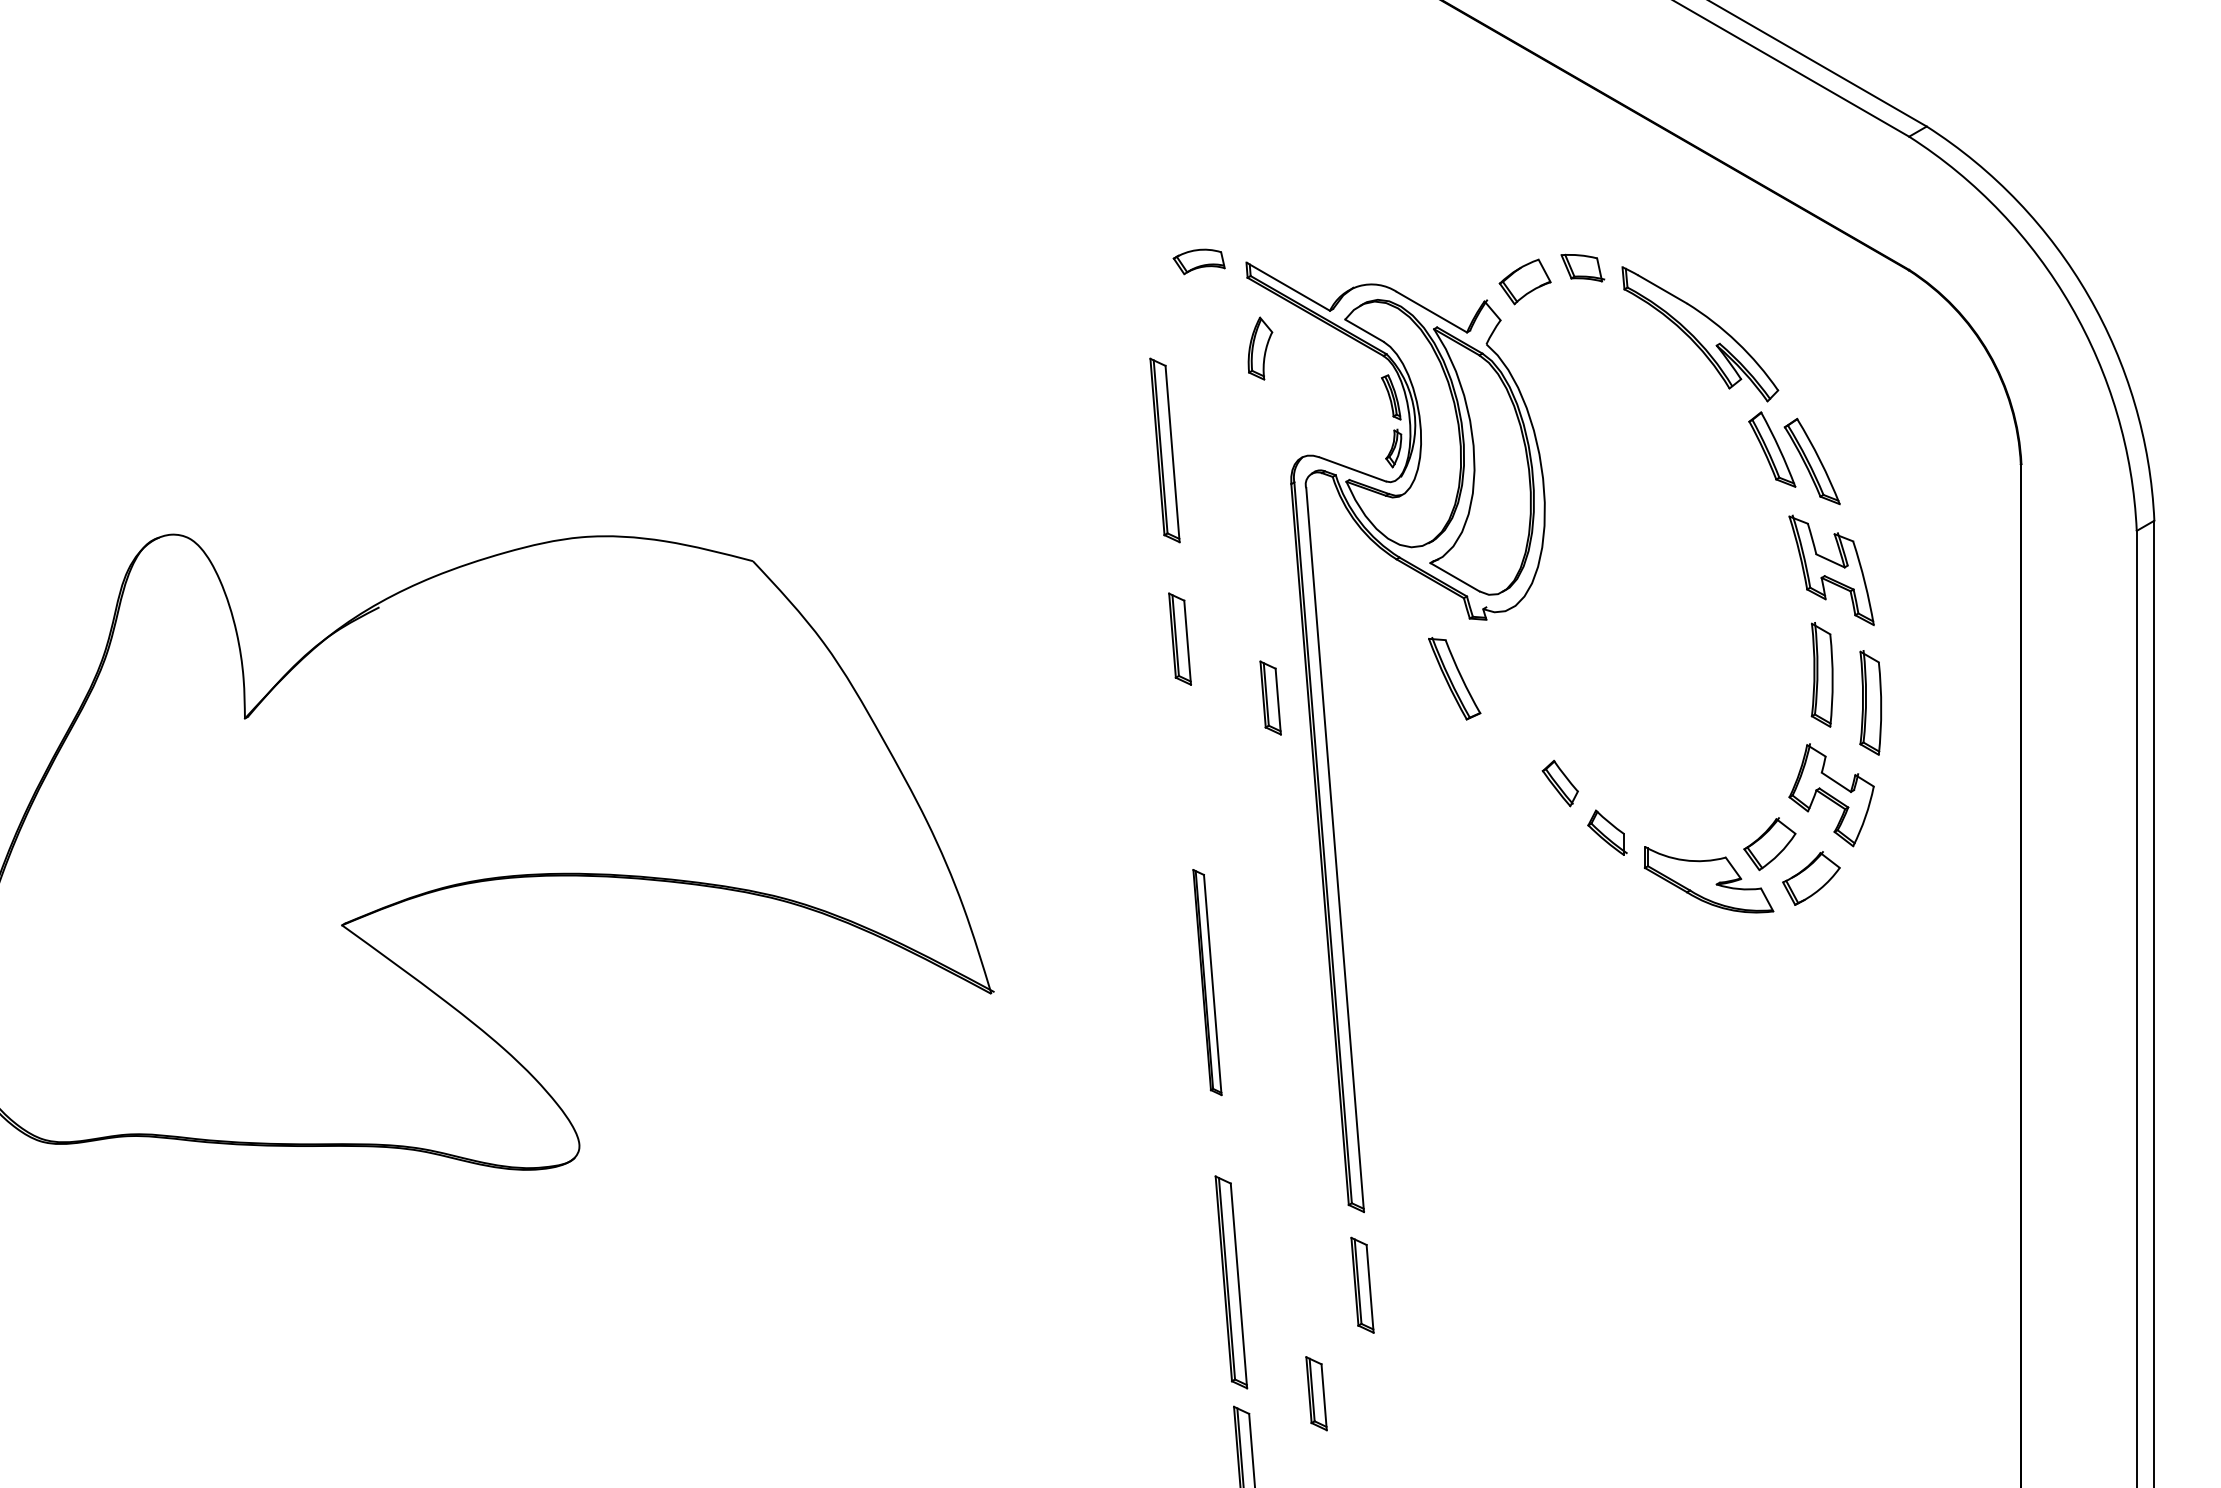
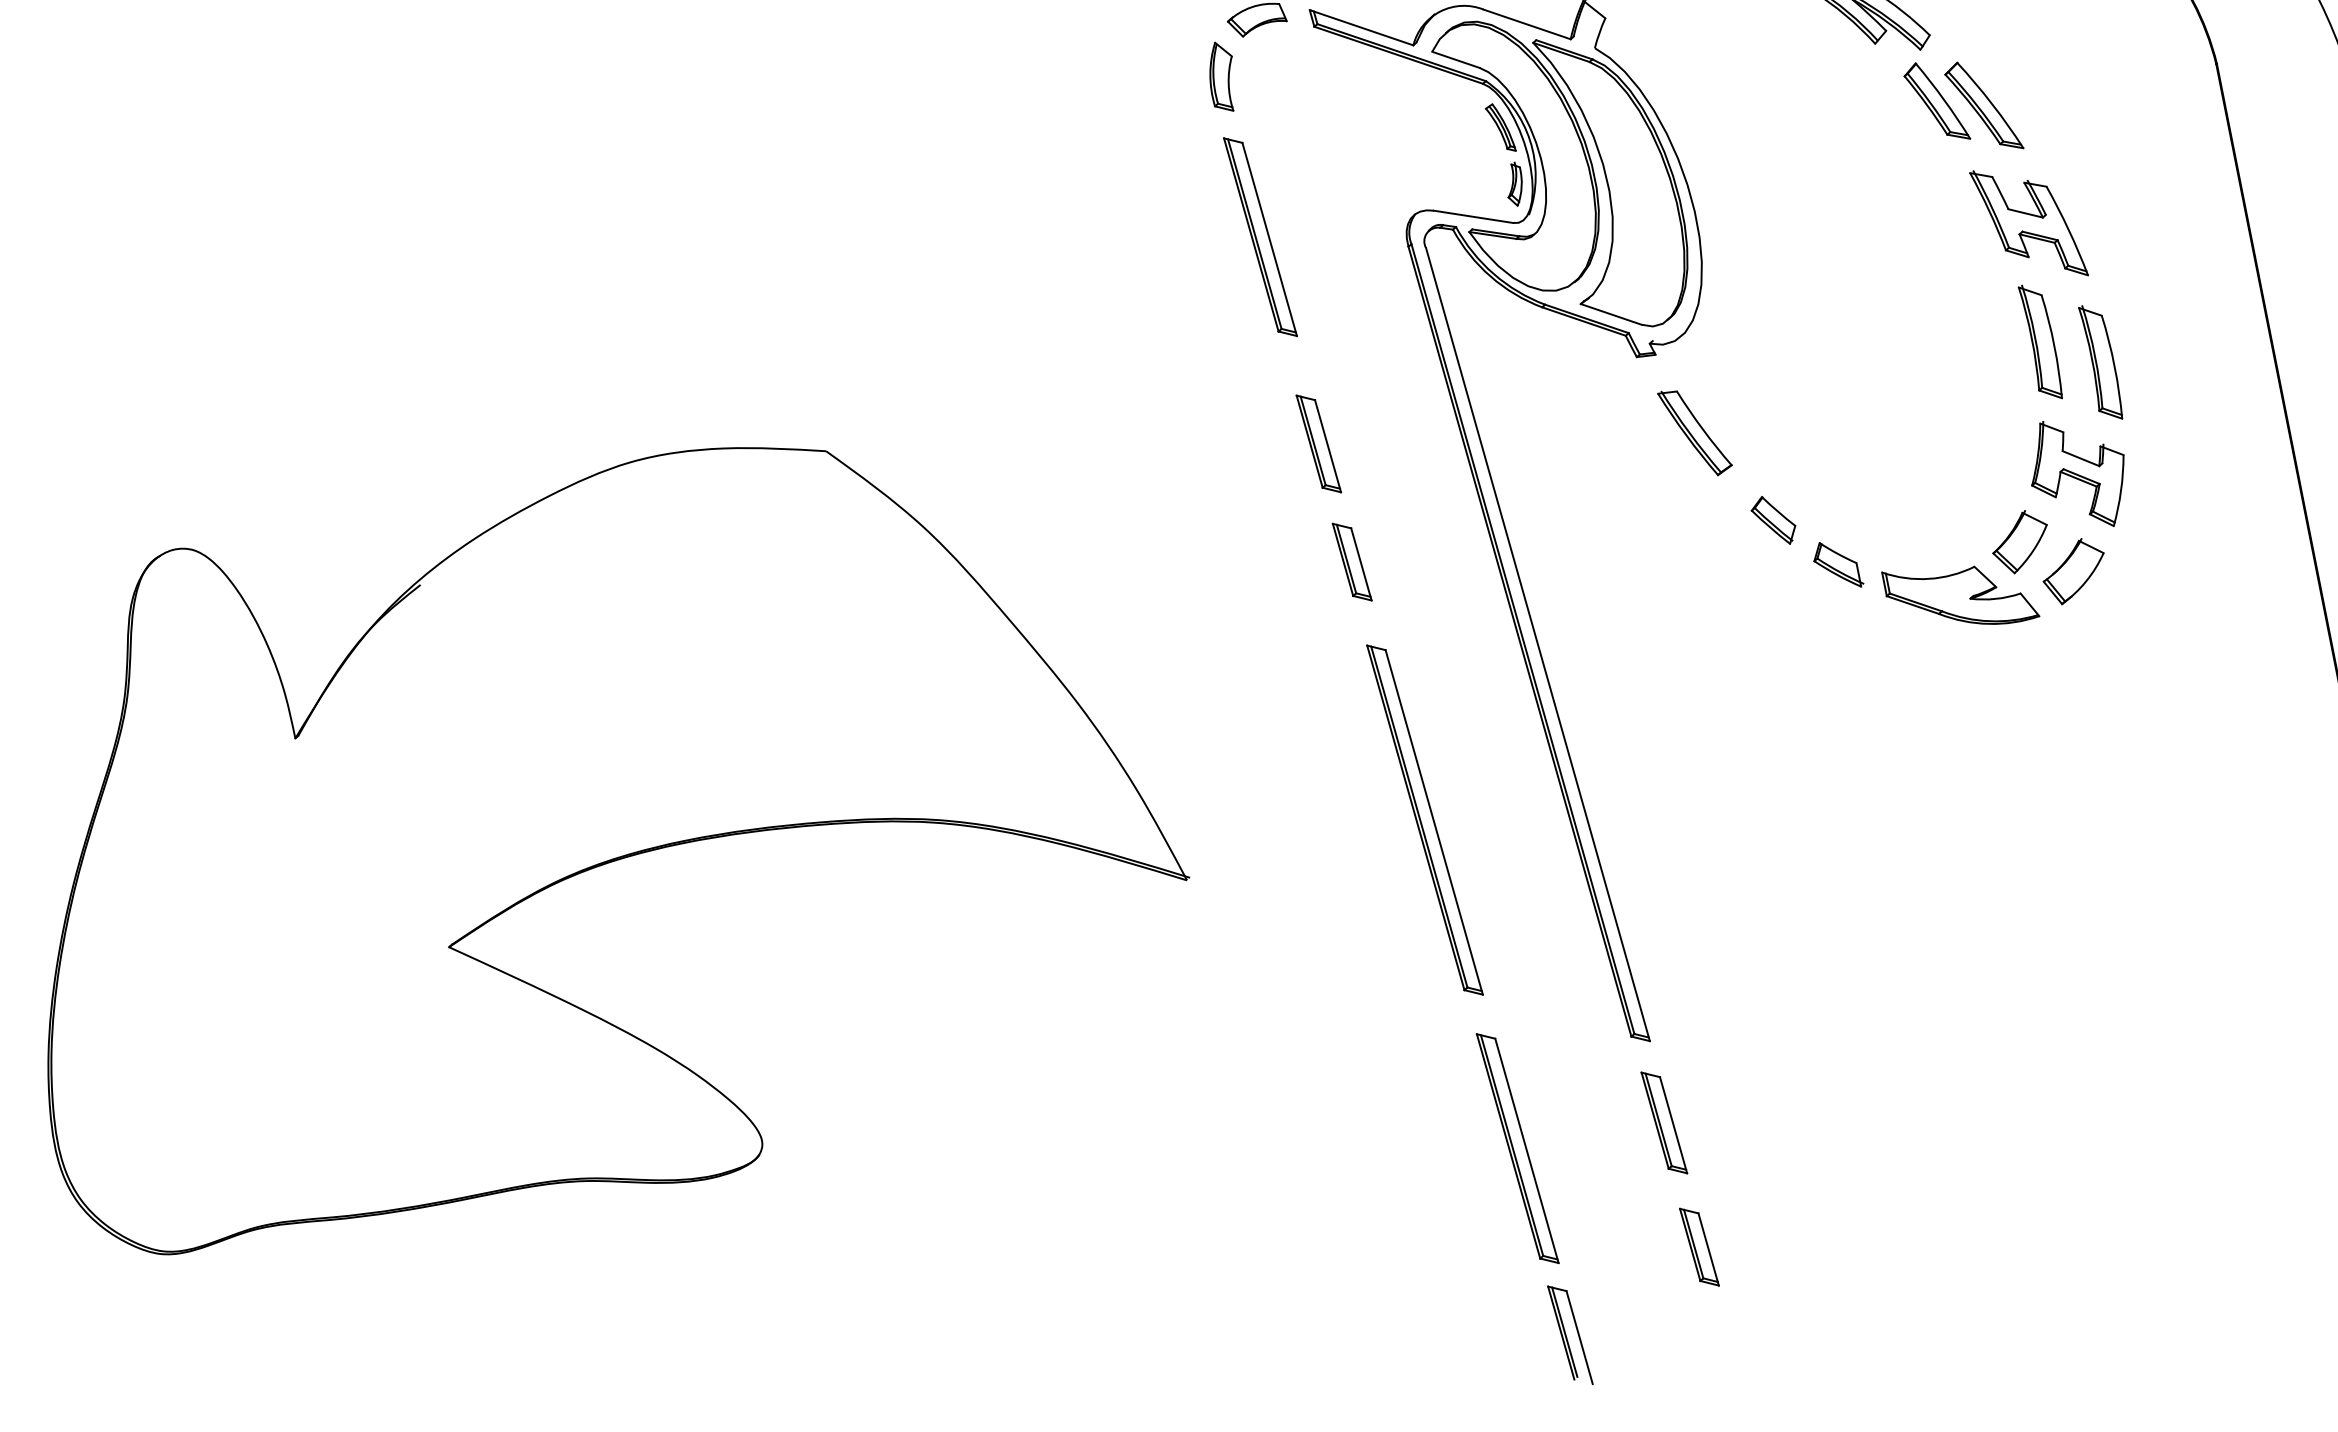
part: (1260, 348) -> (1222, 77), moved
part: (1454, 678) -> (1695, 432), moved
part: (1270, 697) -> (1351, 561), moved
part: (1207, 982) -> (1425, 820), size x1.43
part: (1316, 1393) -> (1699, 1247), moved

